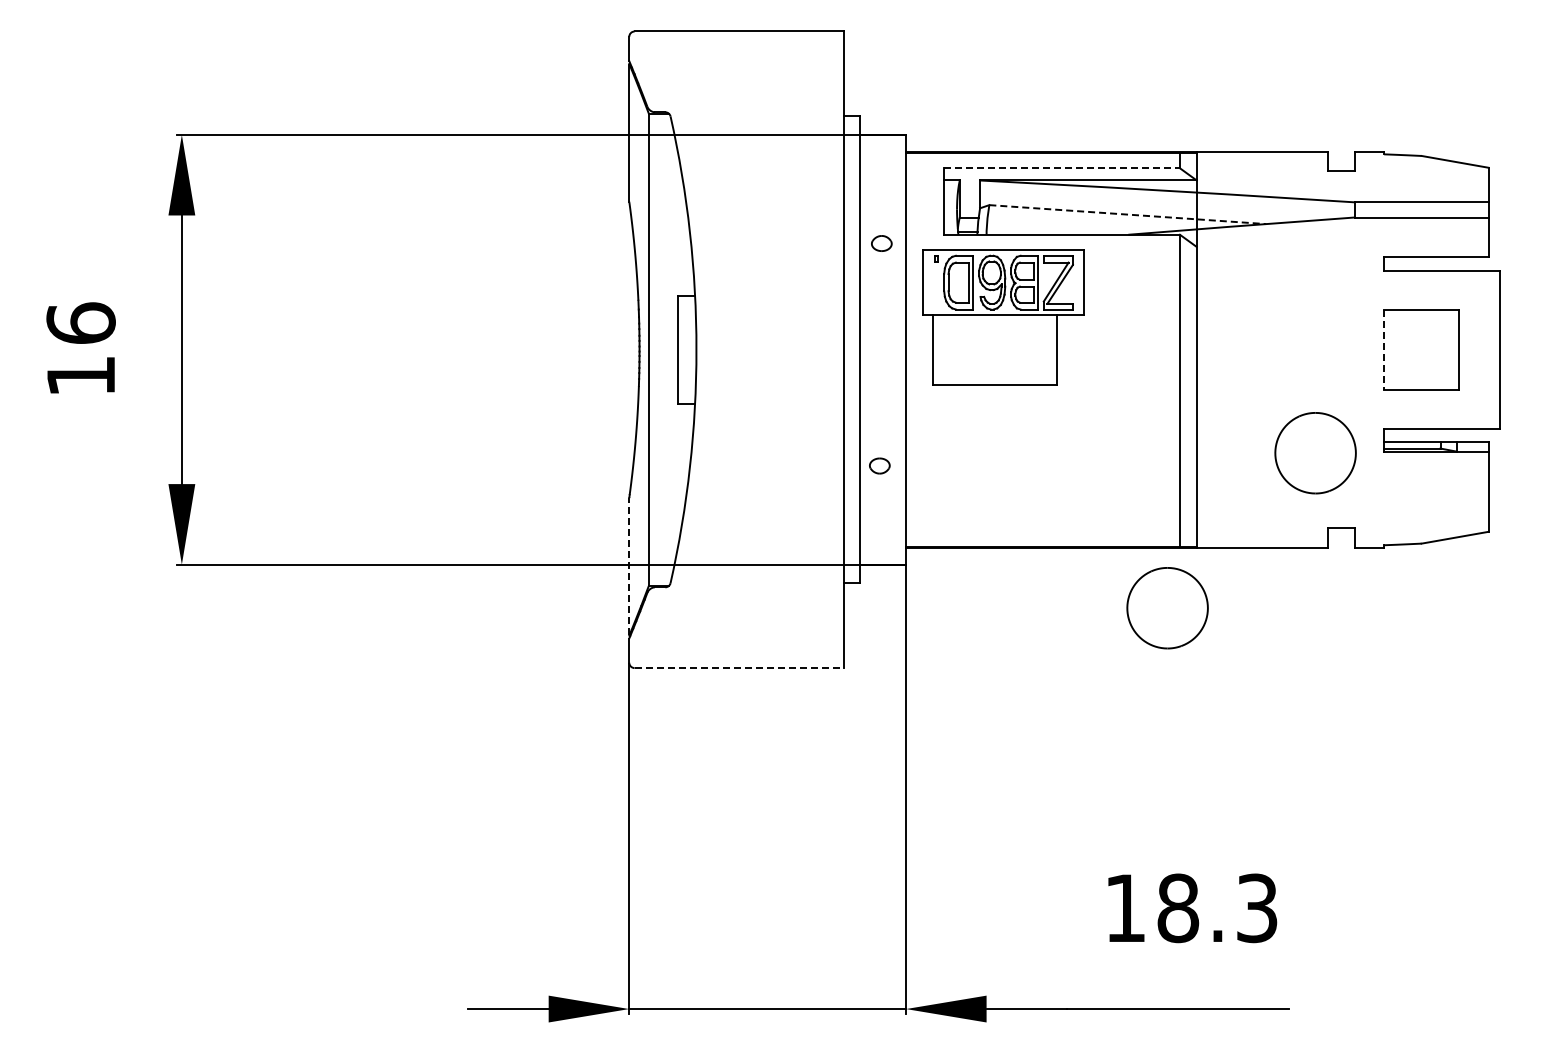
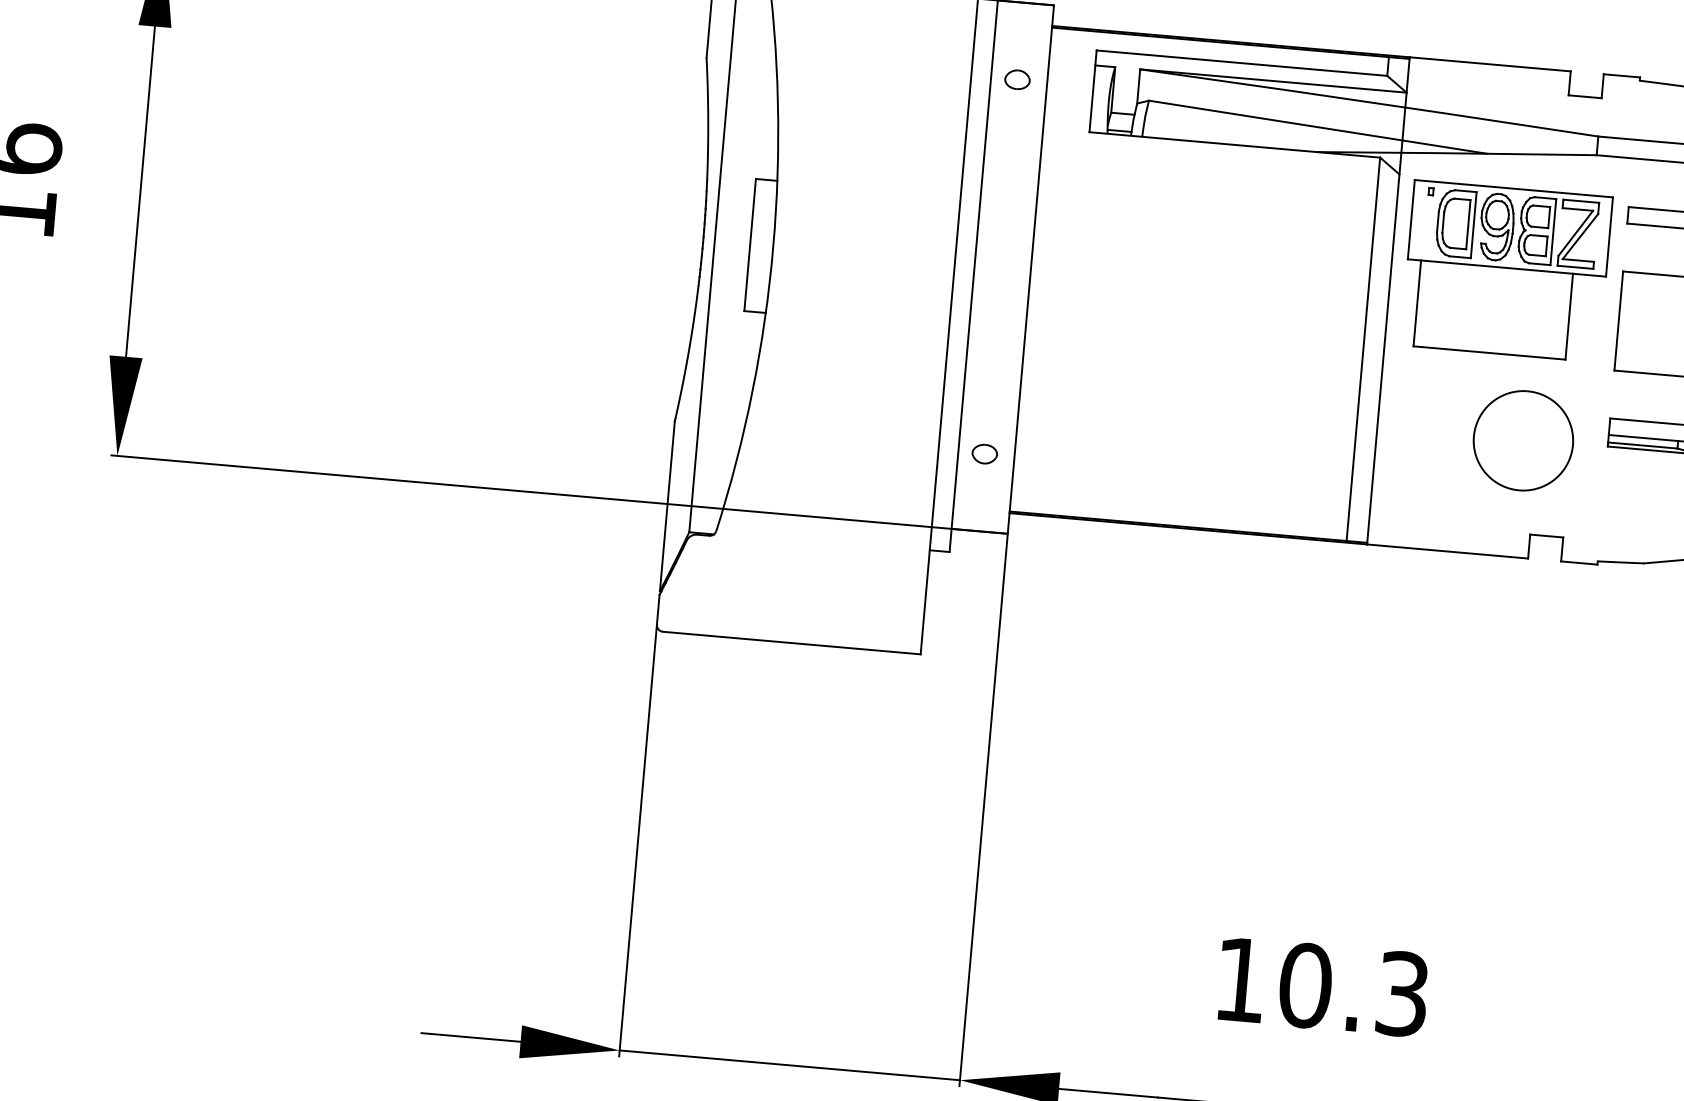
line: (1062, 168) -> (1242, 63), dashed -> solid
line: (1127, 214) -> (1317, 127), dashed -> solid
part: (881, 243) -> (1017, 79), moved
part: (1003, 317) -> (1507, 271), moved
line: (1384, 350) -> (1619, 321), dashed -> solid
part: (879, 465) -> (984, 453), moved
line: (629, 566) -> (667, 506), dashed -> solid
part: (1167, 608) -> (1324, 615), removed
line: (739, 668) -> (791, 643), dashed -> solid
text: (1178, 907) -> (1305, 984), 18.3 -> 10.3

